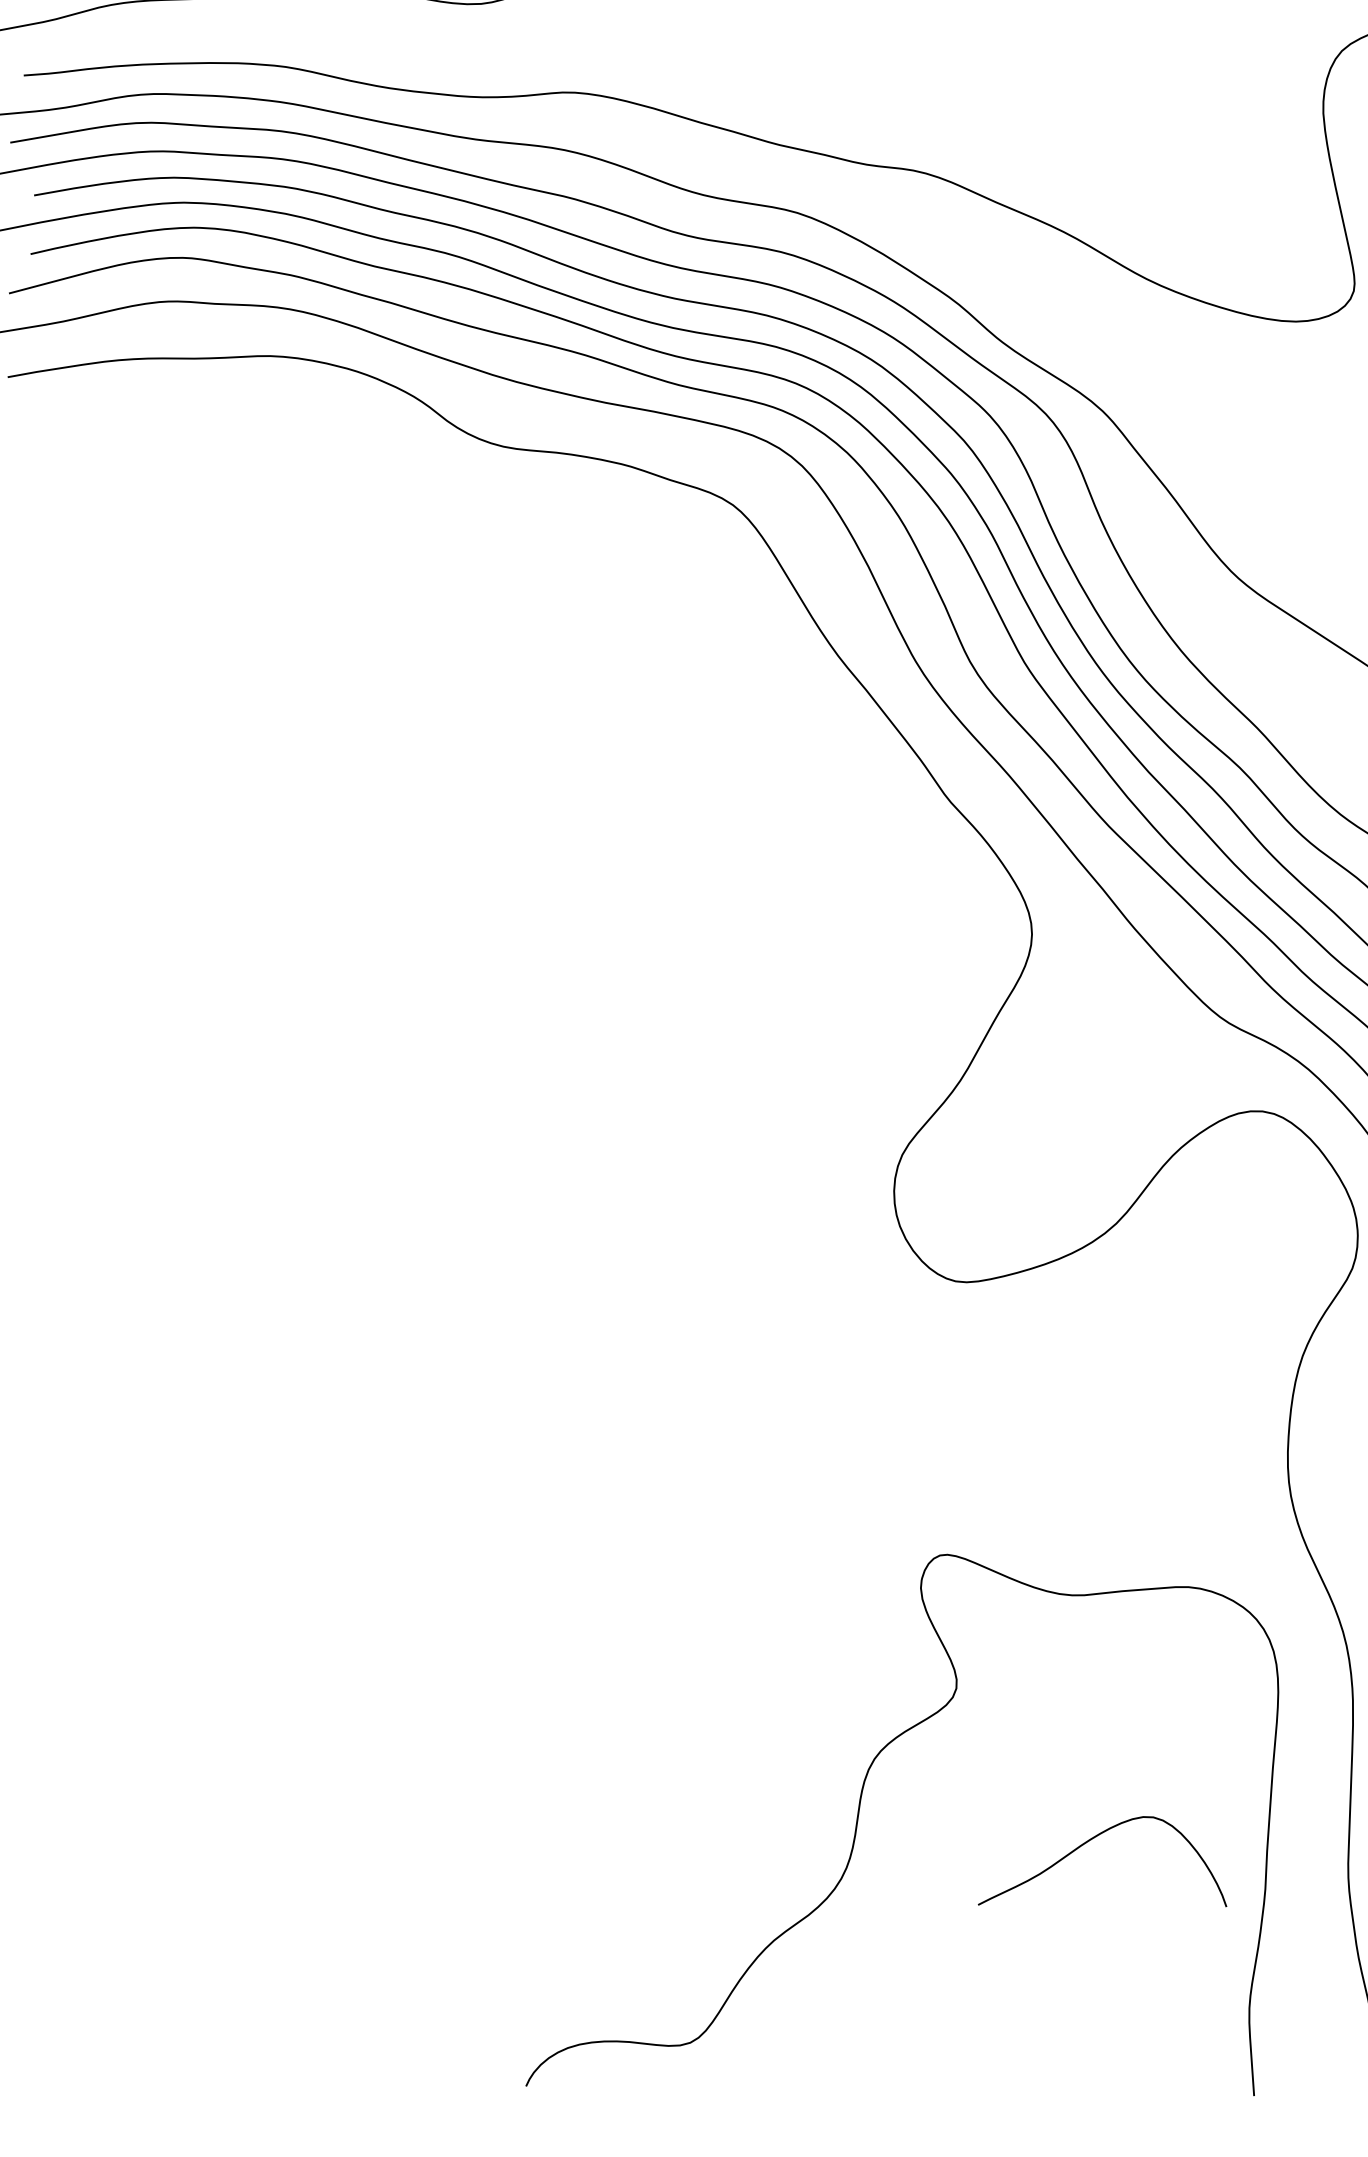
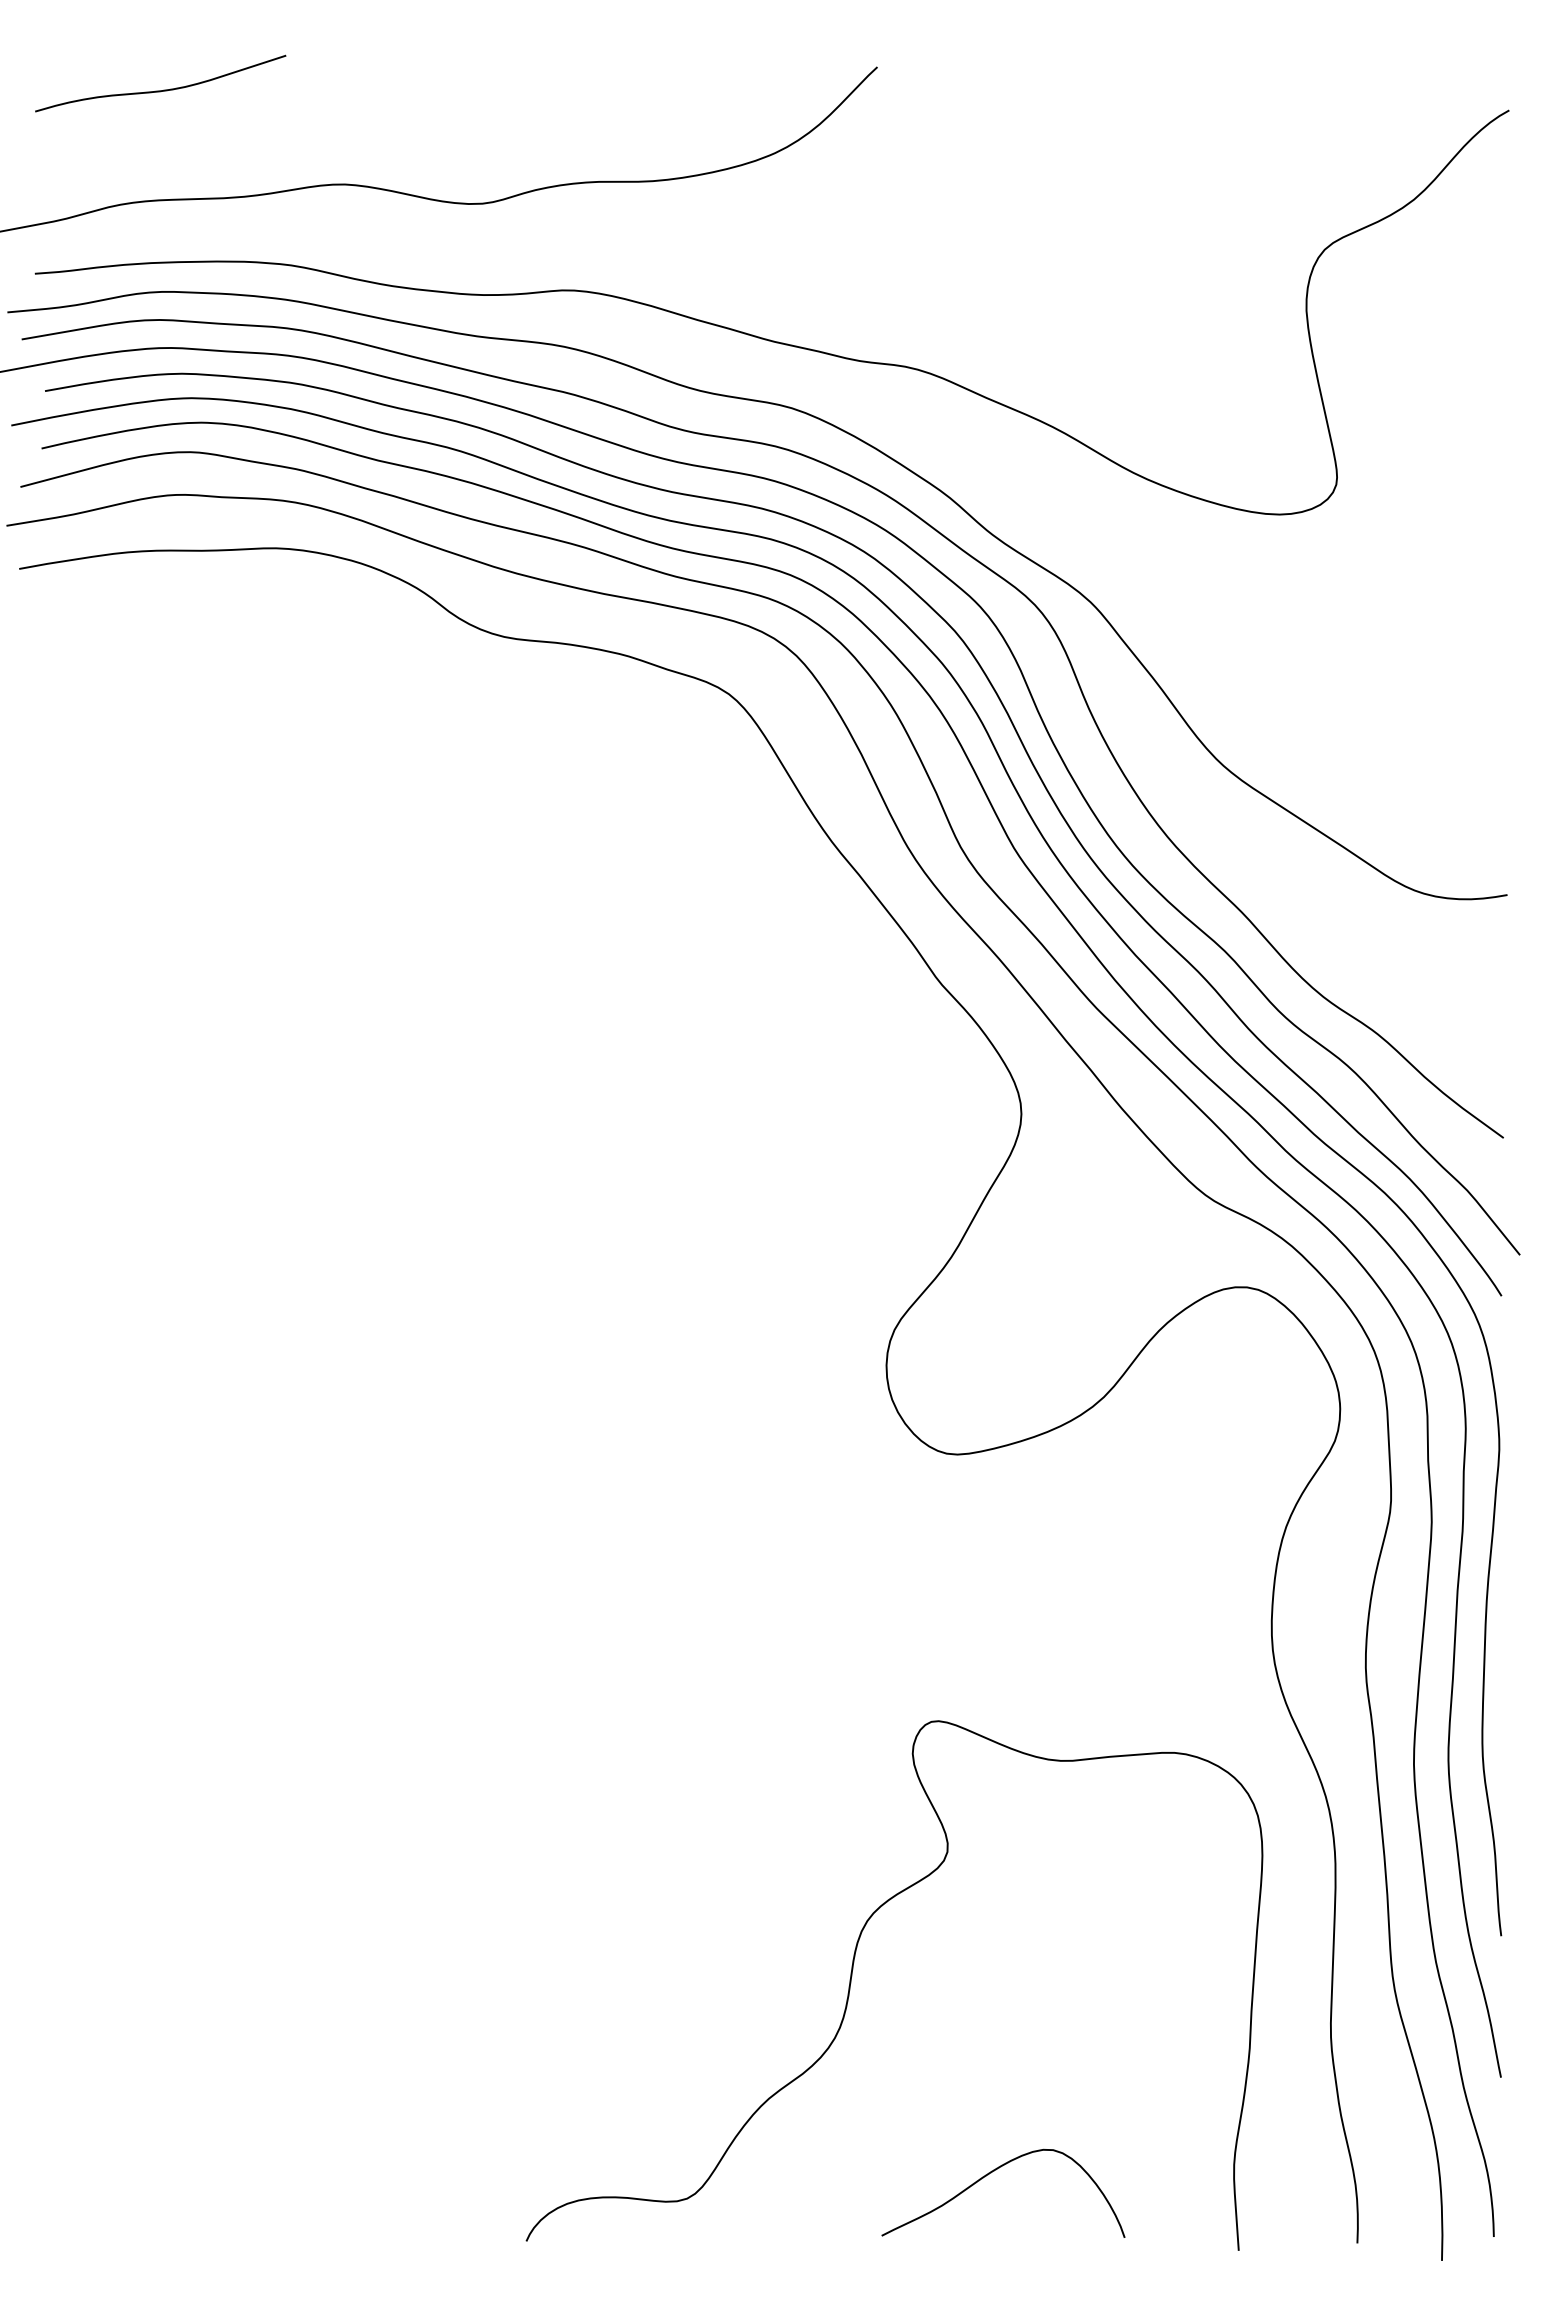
curve: (1090, 1841) -> (991, 2173), moved

